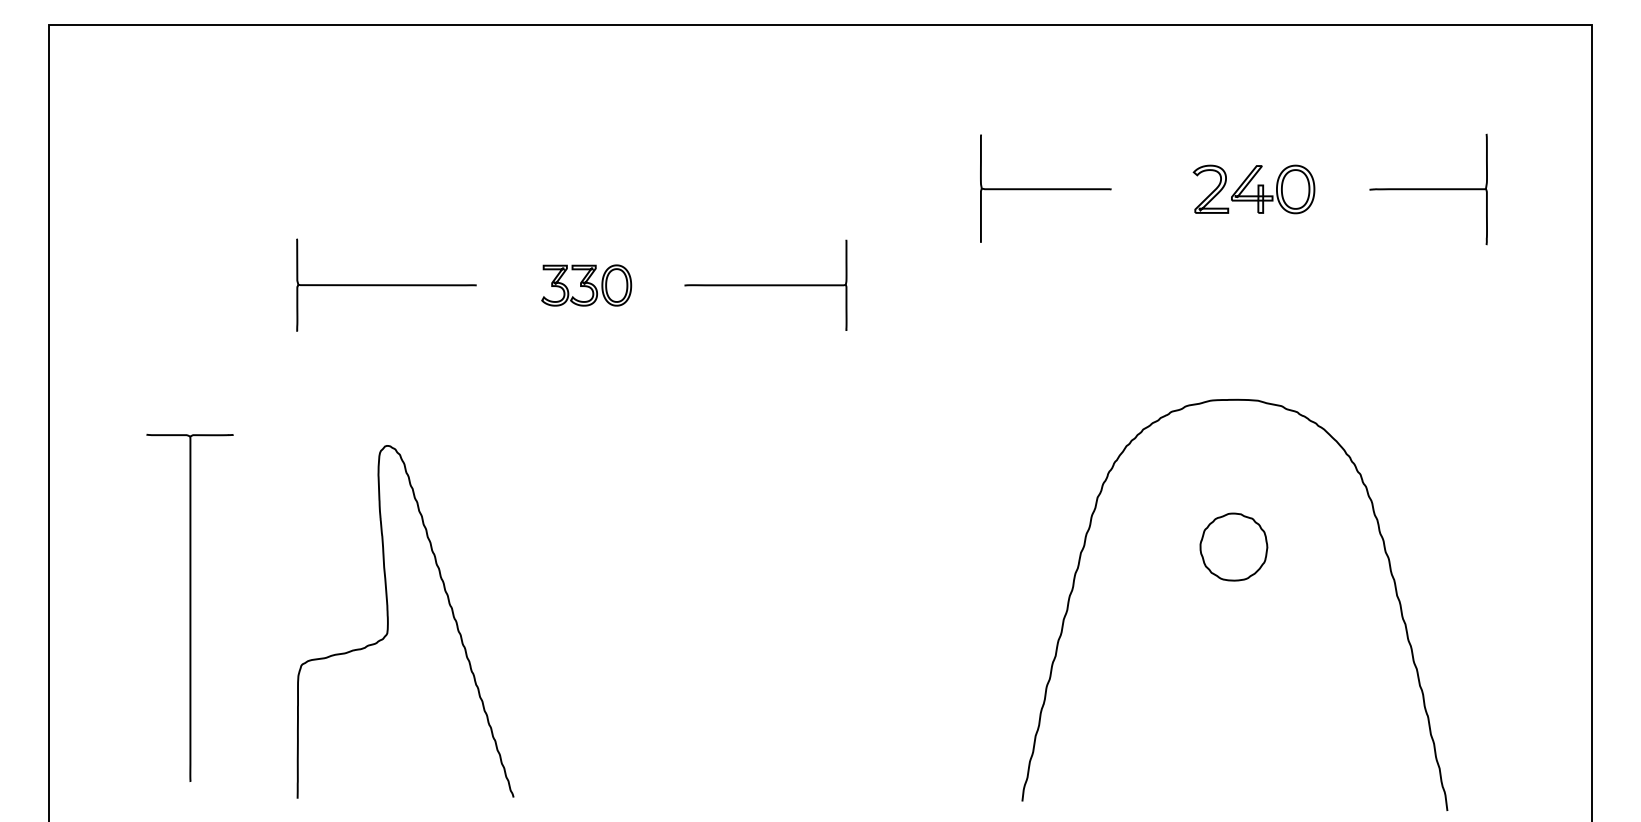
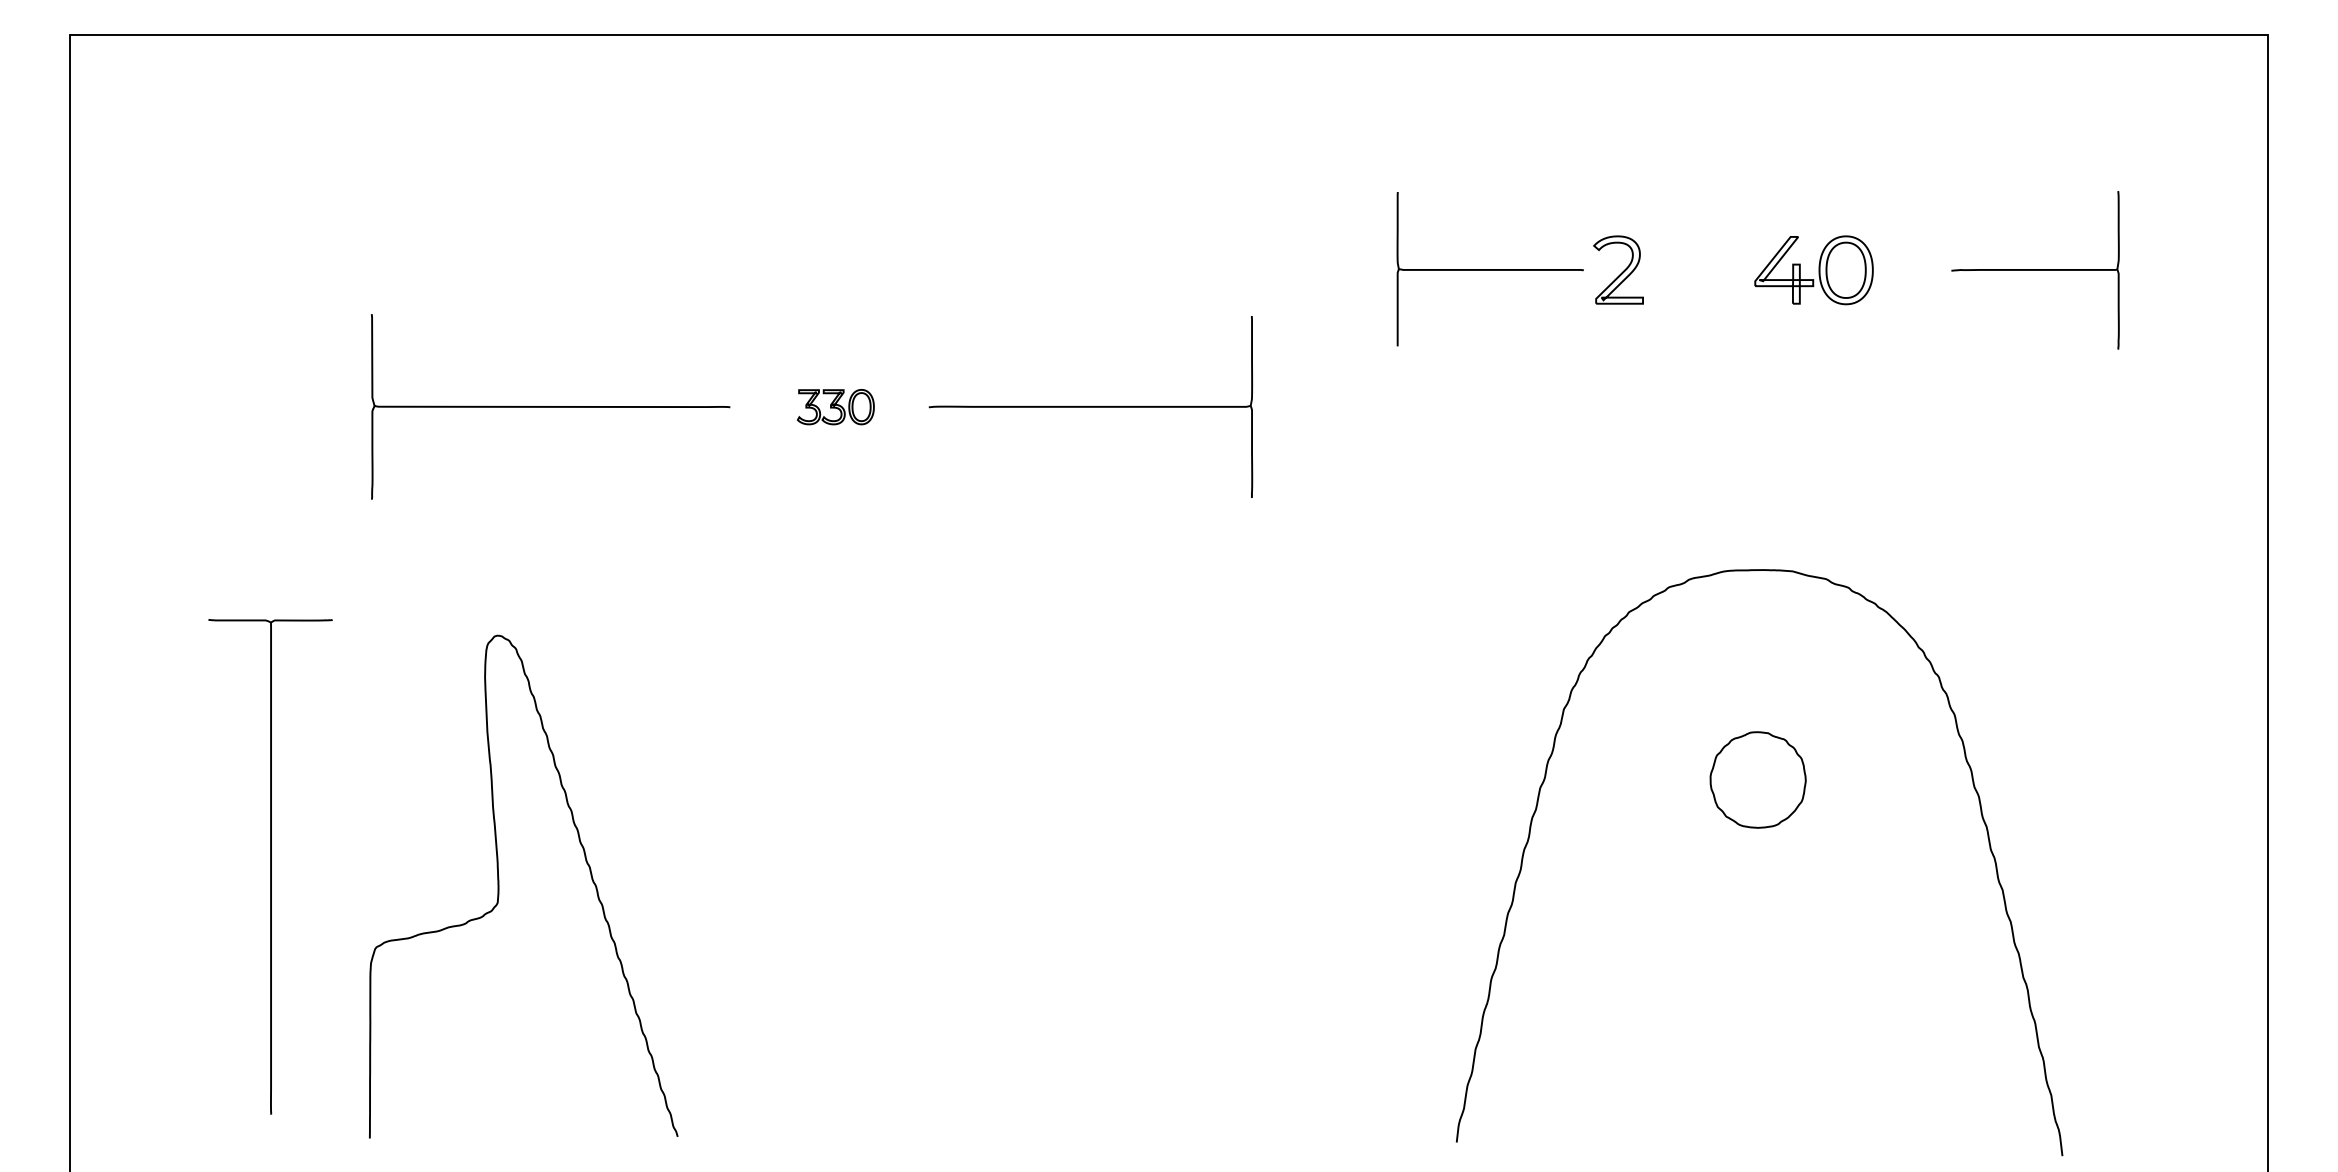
part: (1210, 188) -> (1618, 269), moved
part: (386, 285) -> (550, 406), size x1.4
part: (586, 285) -> (835, 406), size x0.6
part: (765, 285) -> (1090, 406), size x1.4
curve: (388, 621) -> (499, 886), moved

